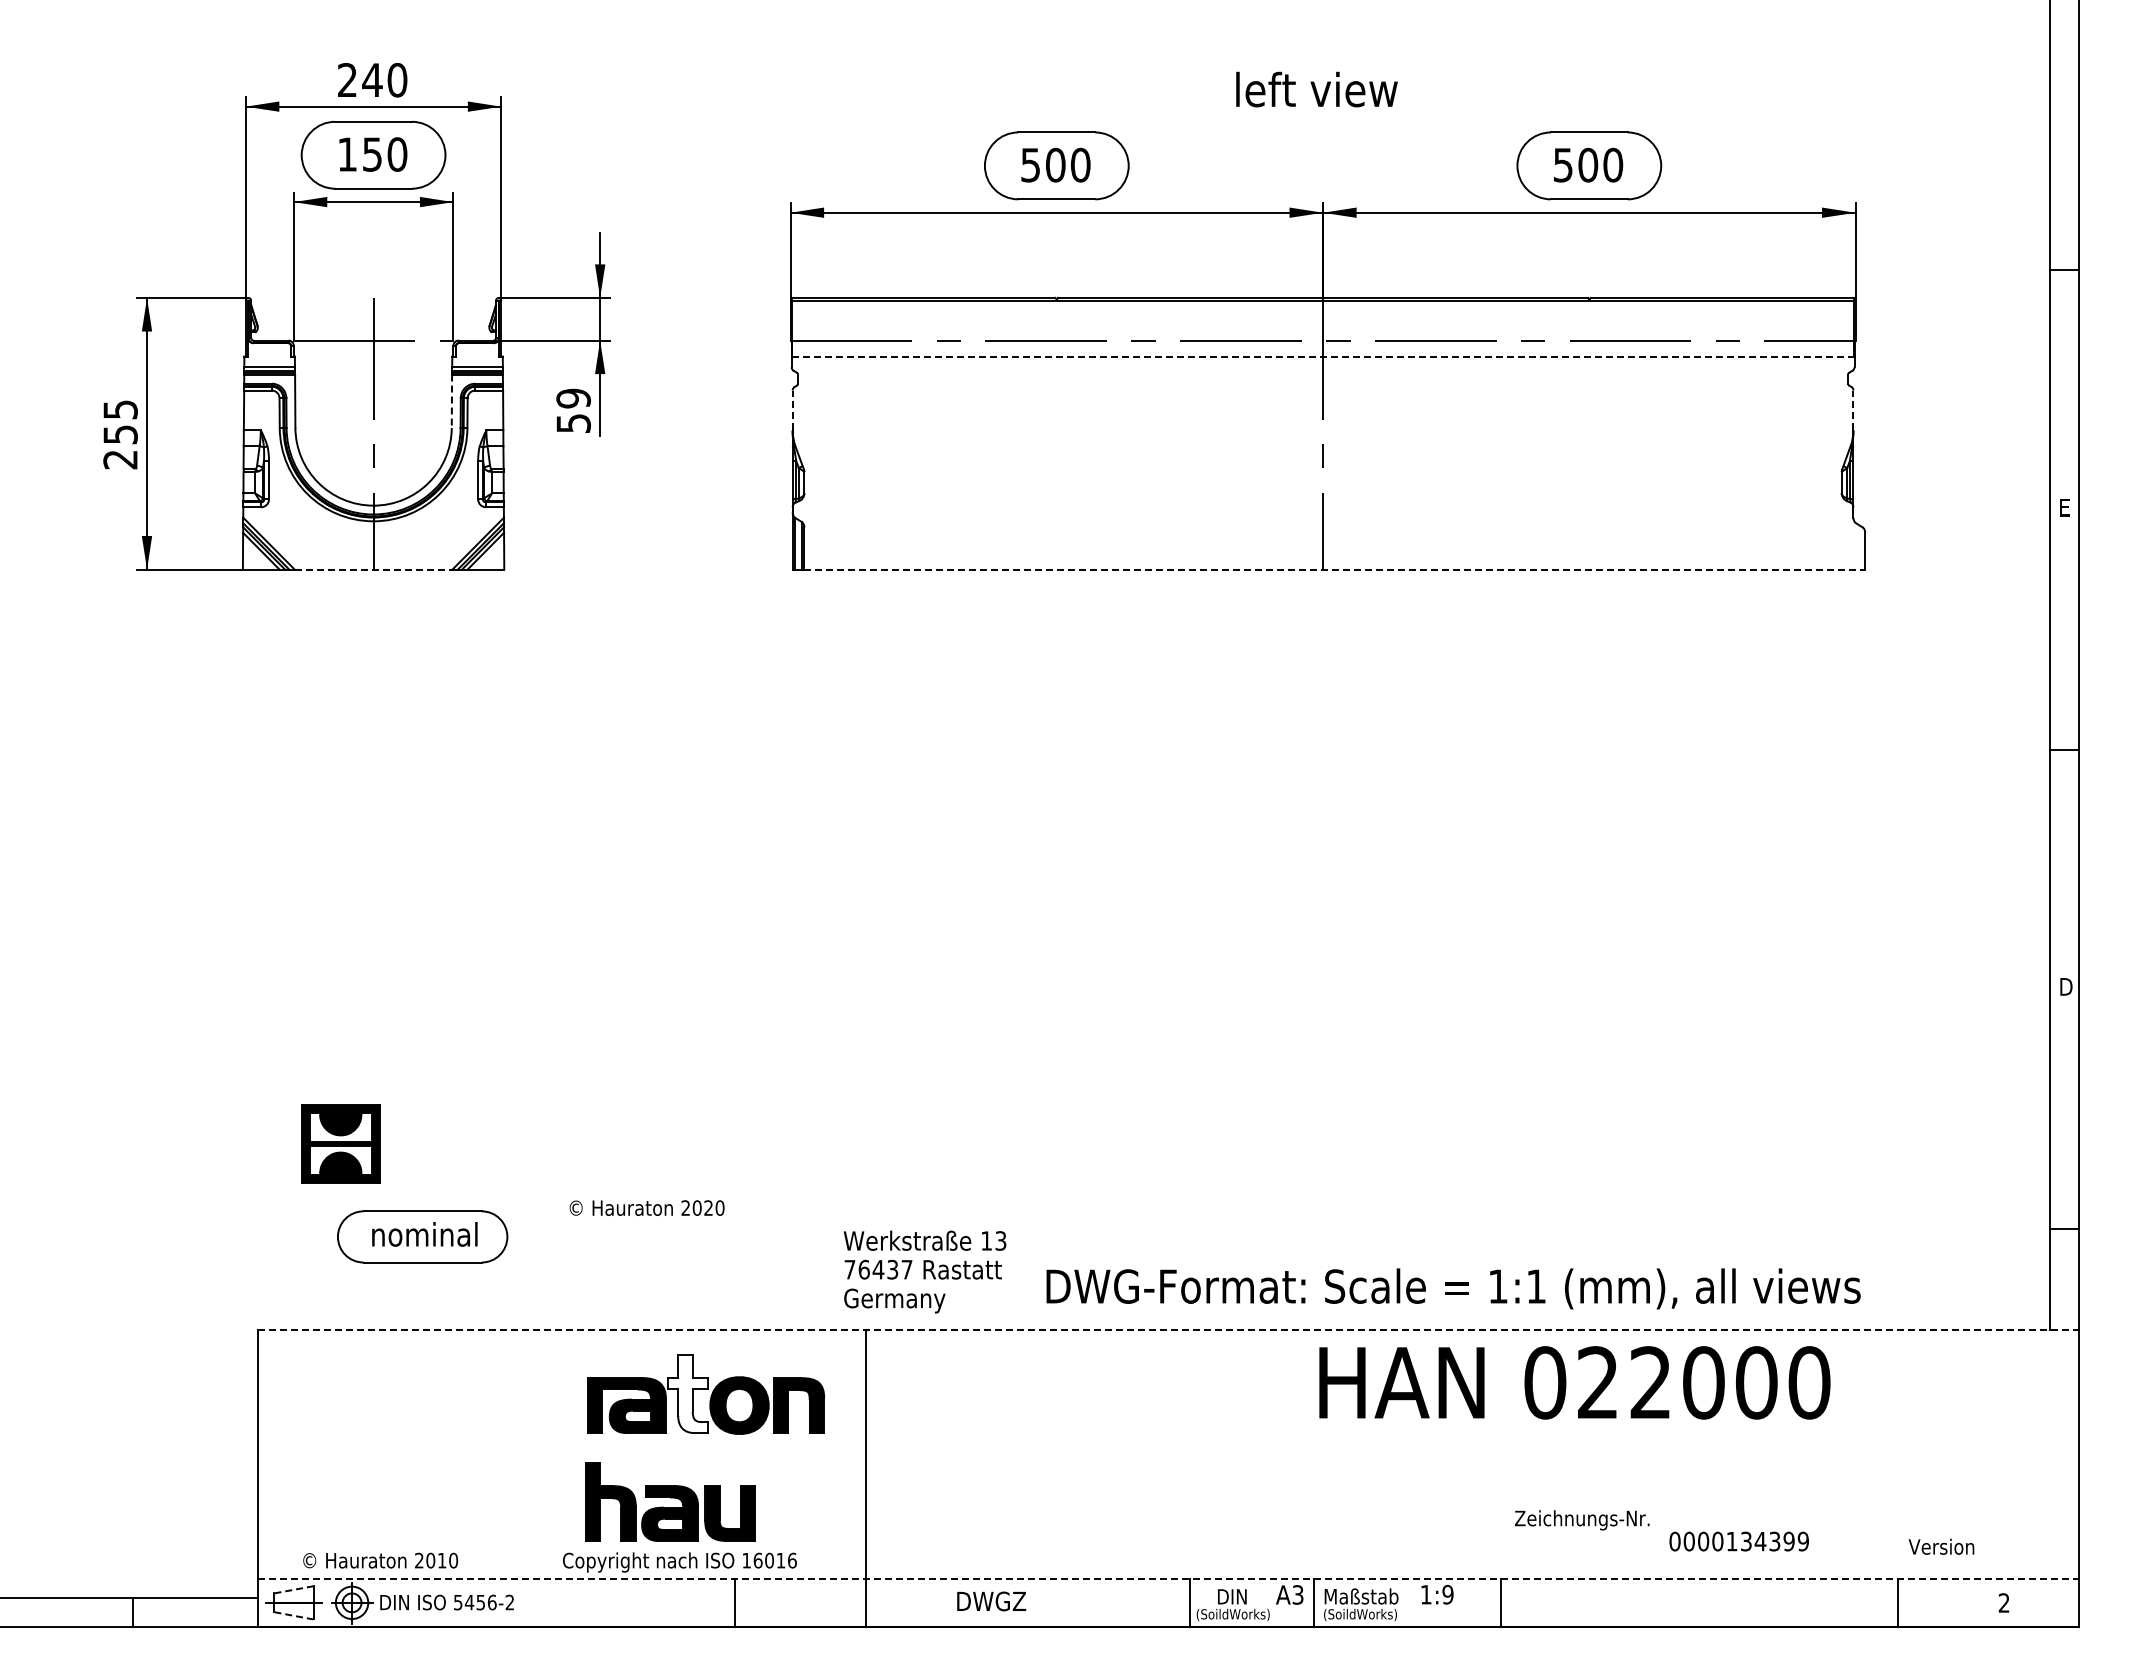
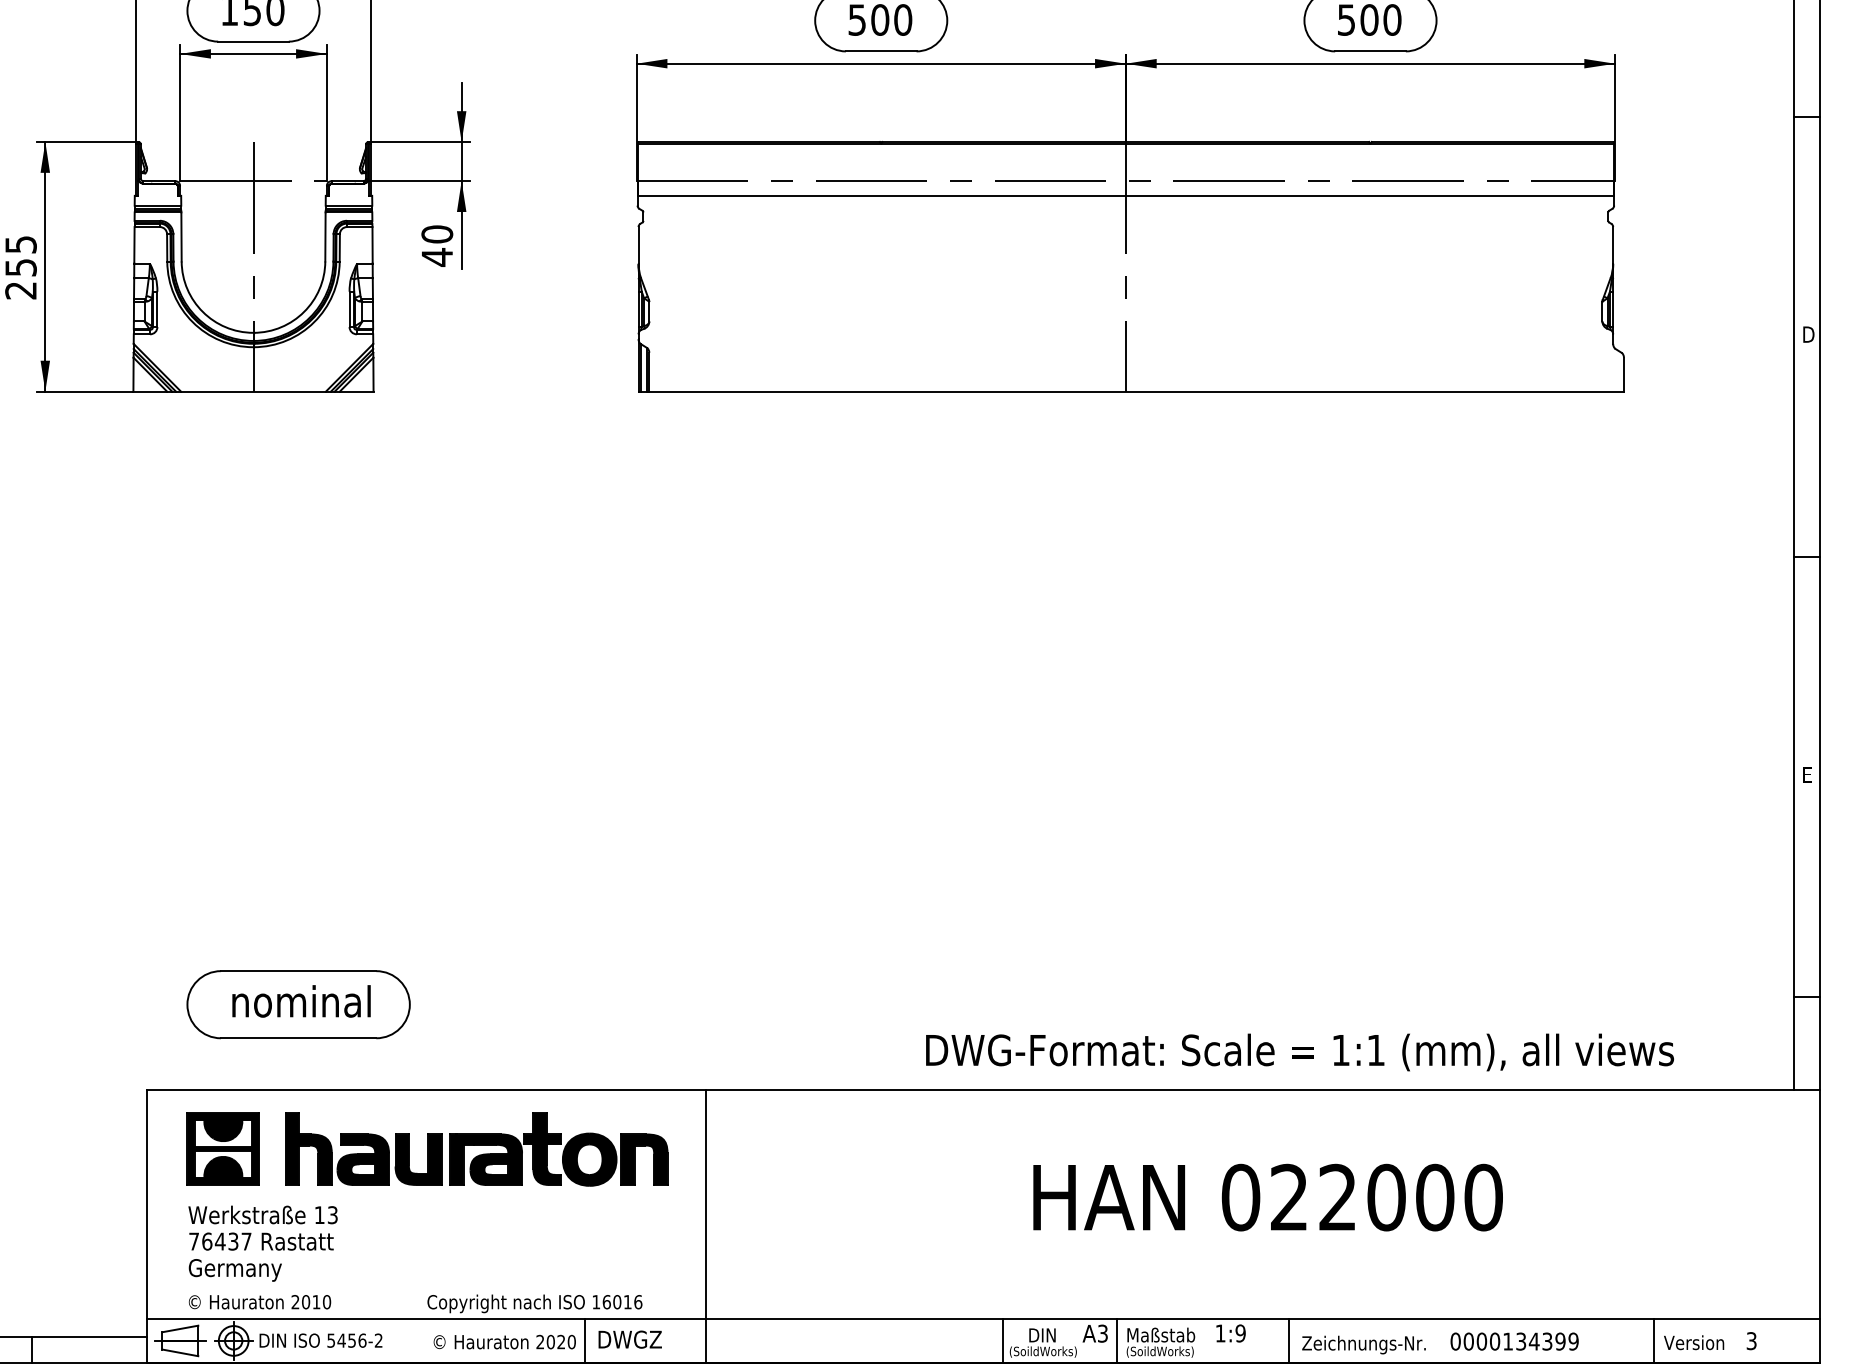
line: (1322, 356) -> (1125, 195), dashed -> solid
line: (451, 401) -> (325, 237), dashed -> solid
text: (573, 410) -> (437, 245), 59 -> 40
line: (792, 410) -> (638, 245), dashed -> solid
line: (1853, 410) -> (1613, 245), dashed -> solid
text: (2066, 507) -> (1808, 334), E -> D
line: (373, 569) -> (253, 391), dashed -> solid
line: (1335, 569) -> (1137, 391), dashed -> solid
text: (2066, 986) -> (1808, 774), D -> E
part: (340, 1143) -> (223, 1148), moved
text: (646, 1207) -> (504, 1341), moved
part: (422, 1236) -> (298, 1004), size x1.43
text: (924, 1271) -> (262, 1243), moved
text: (1453, 1288) -> (1299, 1052), moved
line: (1168, 1329) -> (983, 1089), dashed -> solid
text: (1574, 1382) -> (1267, 1197), moved
fill: (687, 1393) -> (541, 1148), added
part: (670, 1501) -> (363, 1148), moved
text: (1582, 1520) -> (1364, 1345), moved
text: (1738, 1541) -> (1514, 1341), moved
text: (1941, 1546) -> (1694, 1342), moved
line: (1168, 1578) -> (983, 1318), dashed -> solid
line: (293, 1589) -> (179, 1328), dashed -> solid
text: (991, 1601) -> (630, 1339), moved
text: (2003, 1602) -> (1751, 1340), 2 -> 3
line: (293, 1615) -> (179, 1352), dashed -> solid

